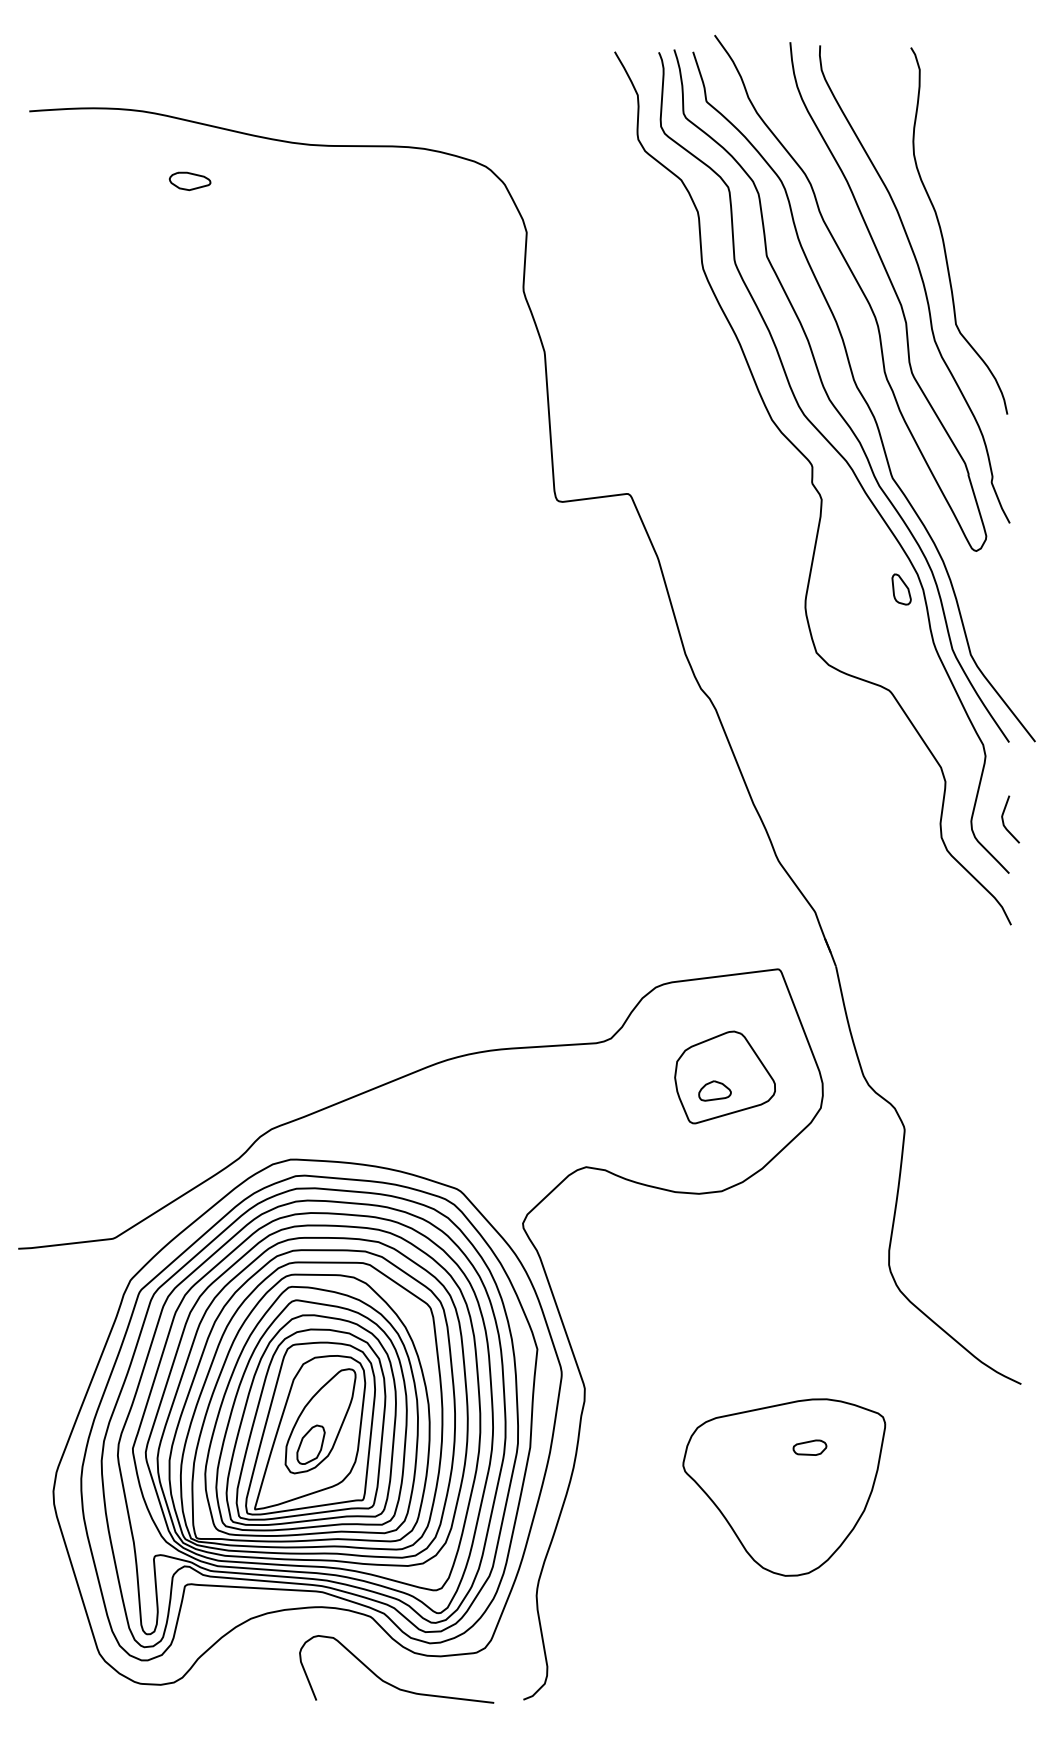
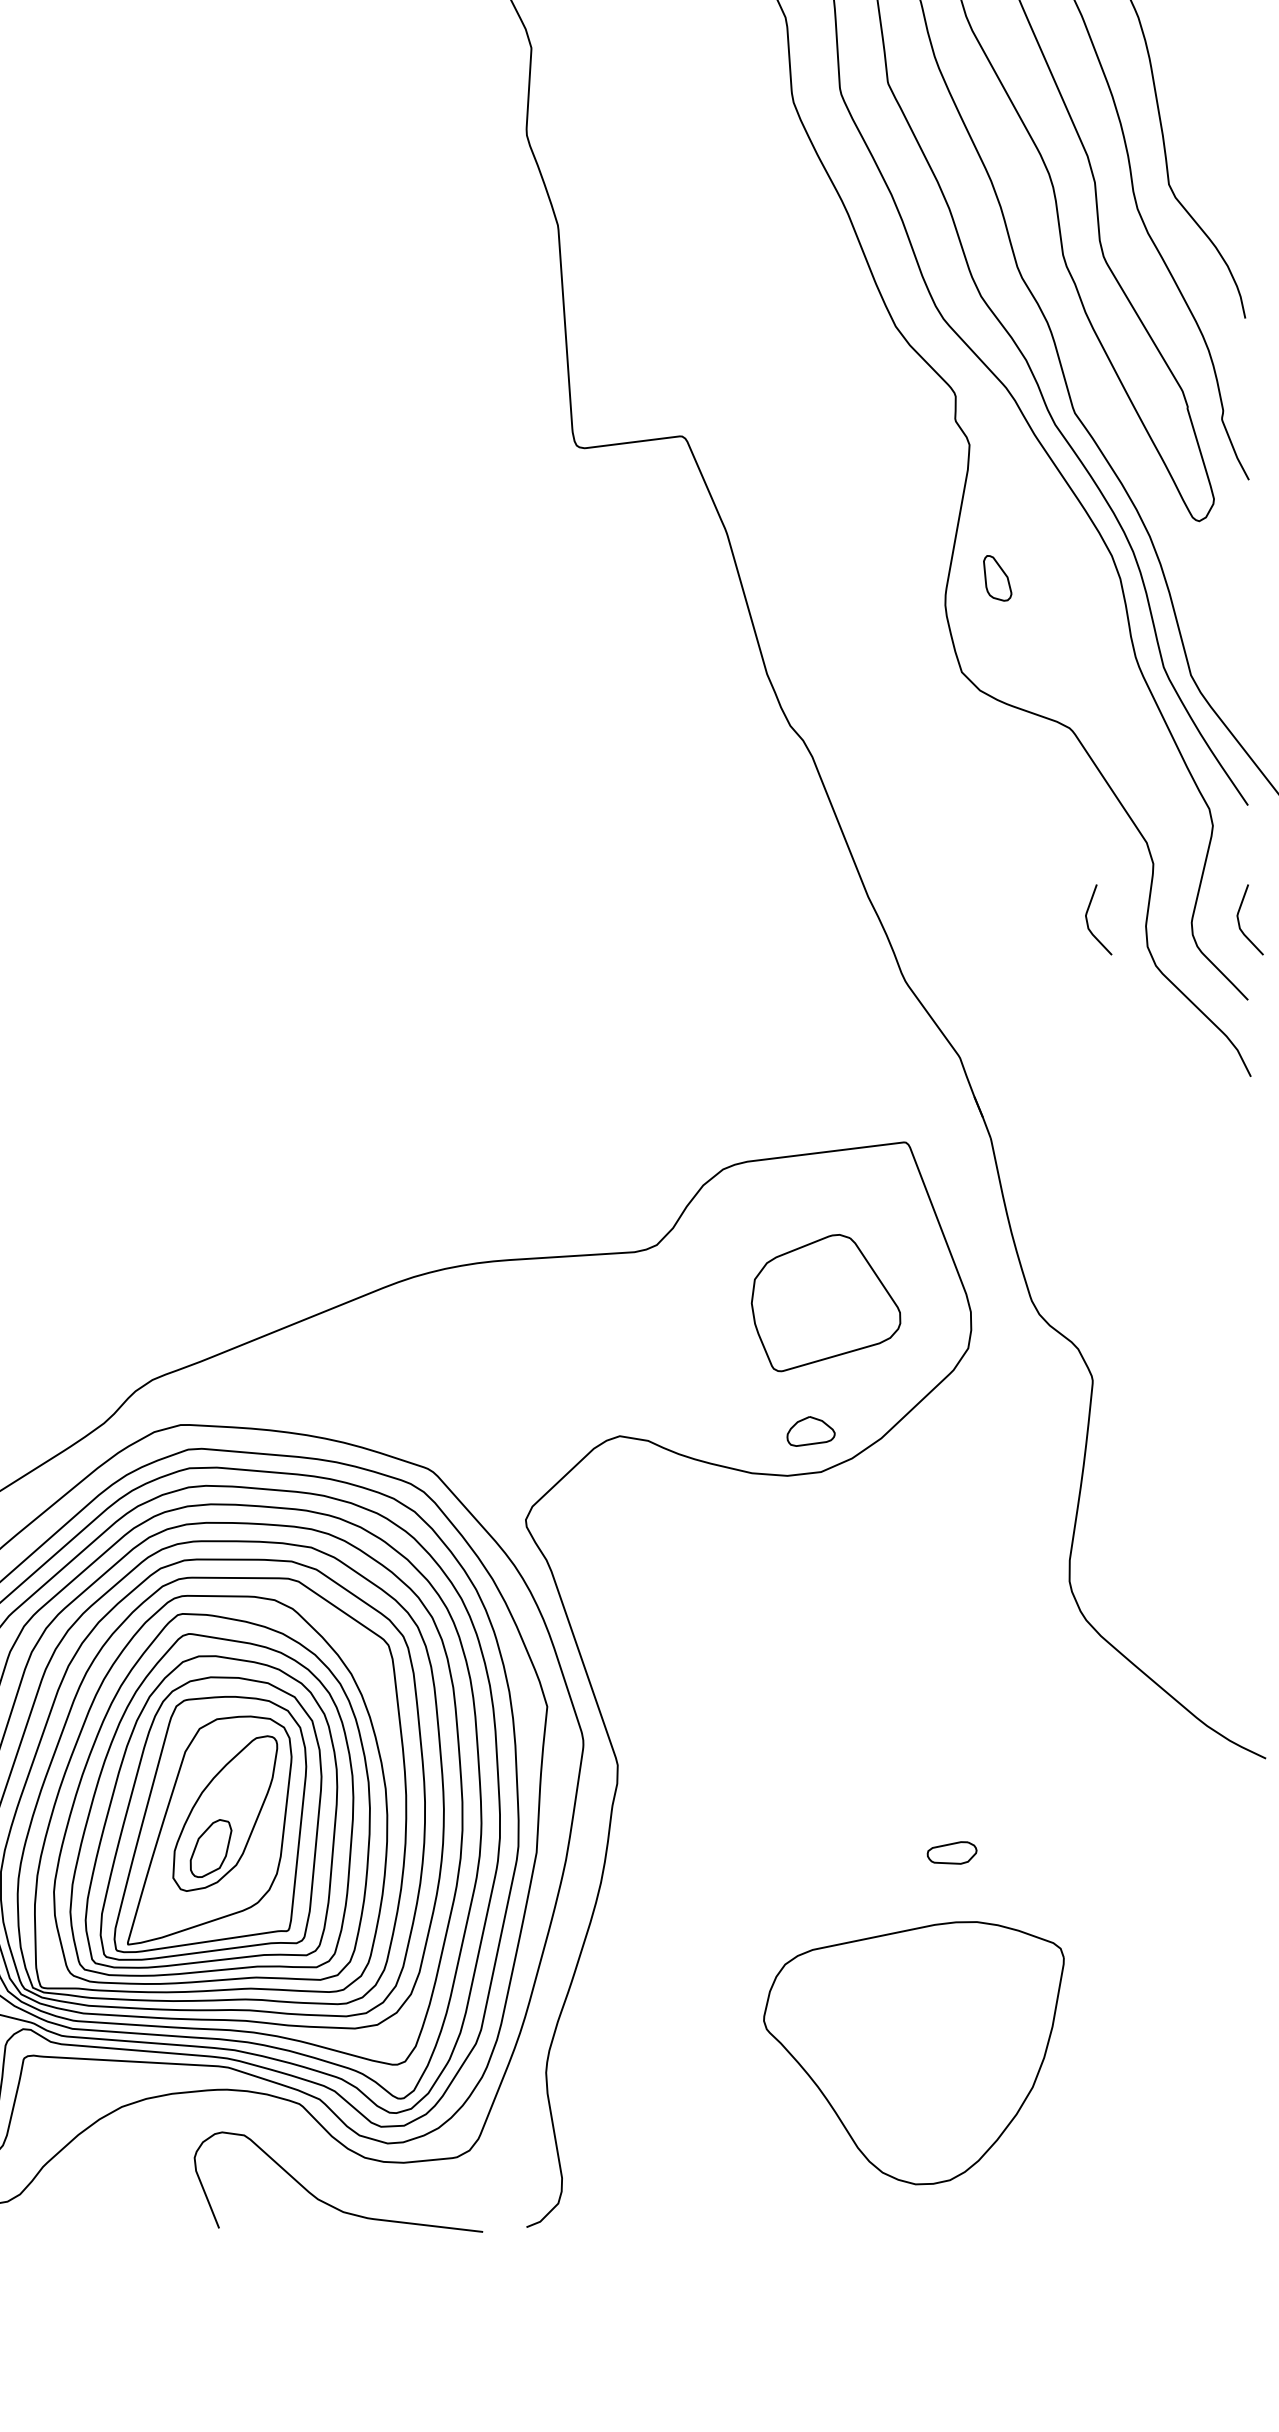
part: (901, 589) -> (997, 578), moved
curve: (902, 822) -> (1089, 924), added
part: (714, 1090) -> (810, 1430), moved
part: (784, 1487) -> (914, 2053), moved

